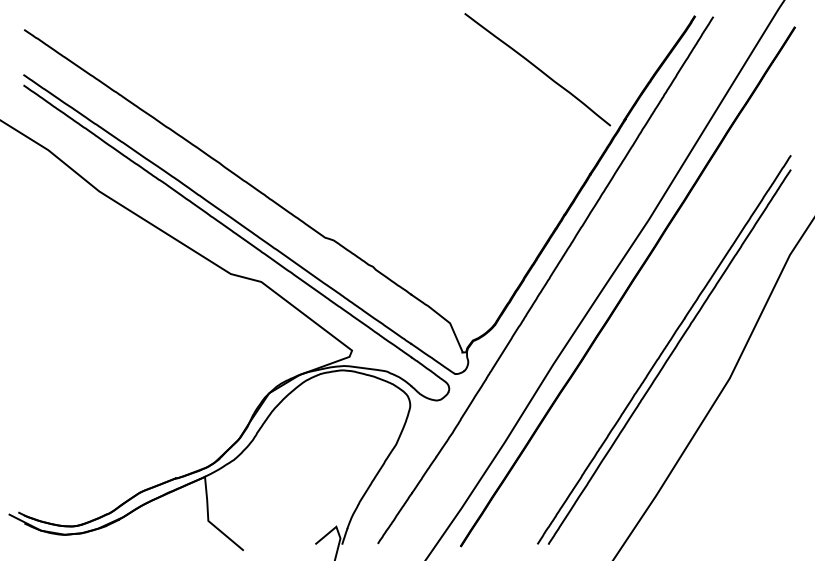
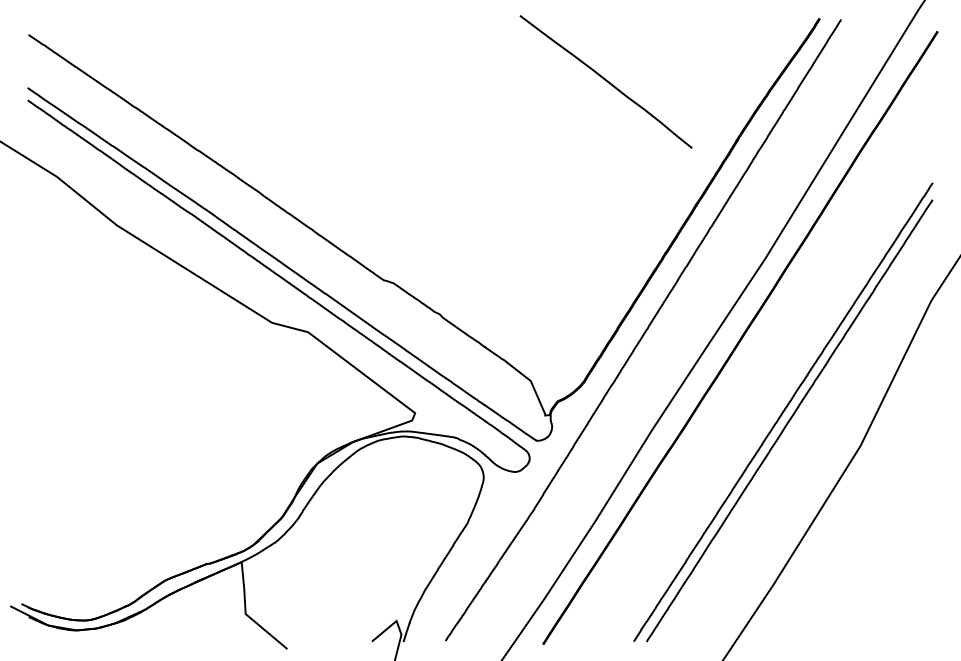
curve: (537, 69) -> (605, 81), moved

